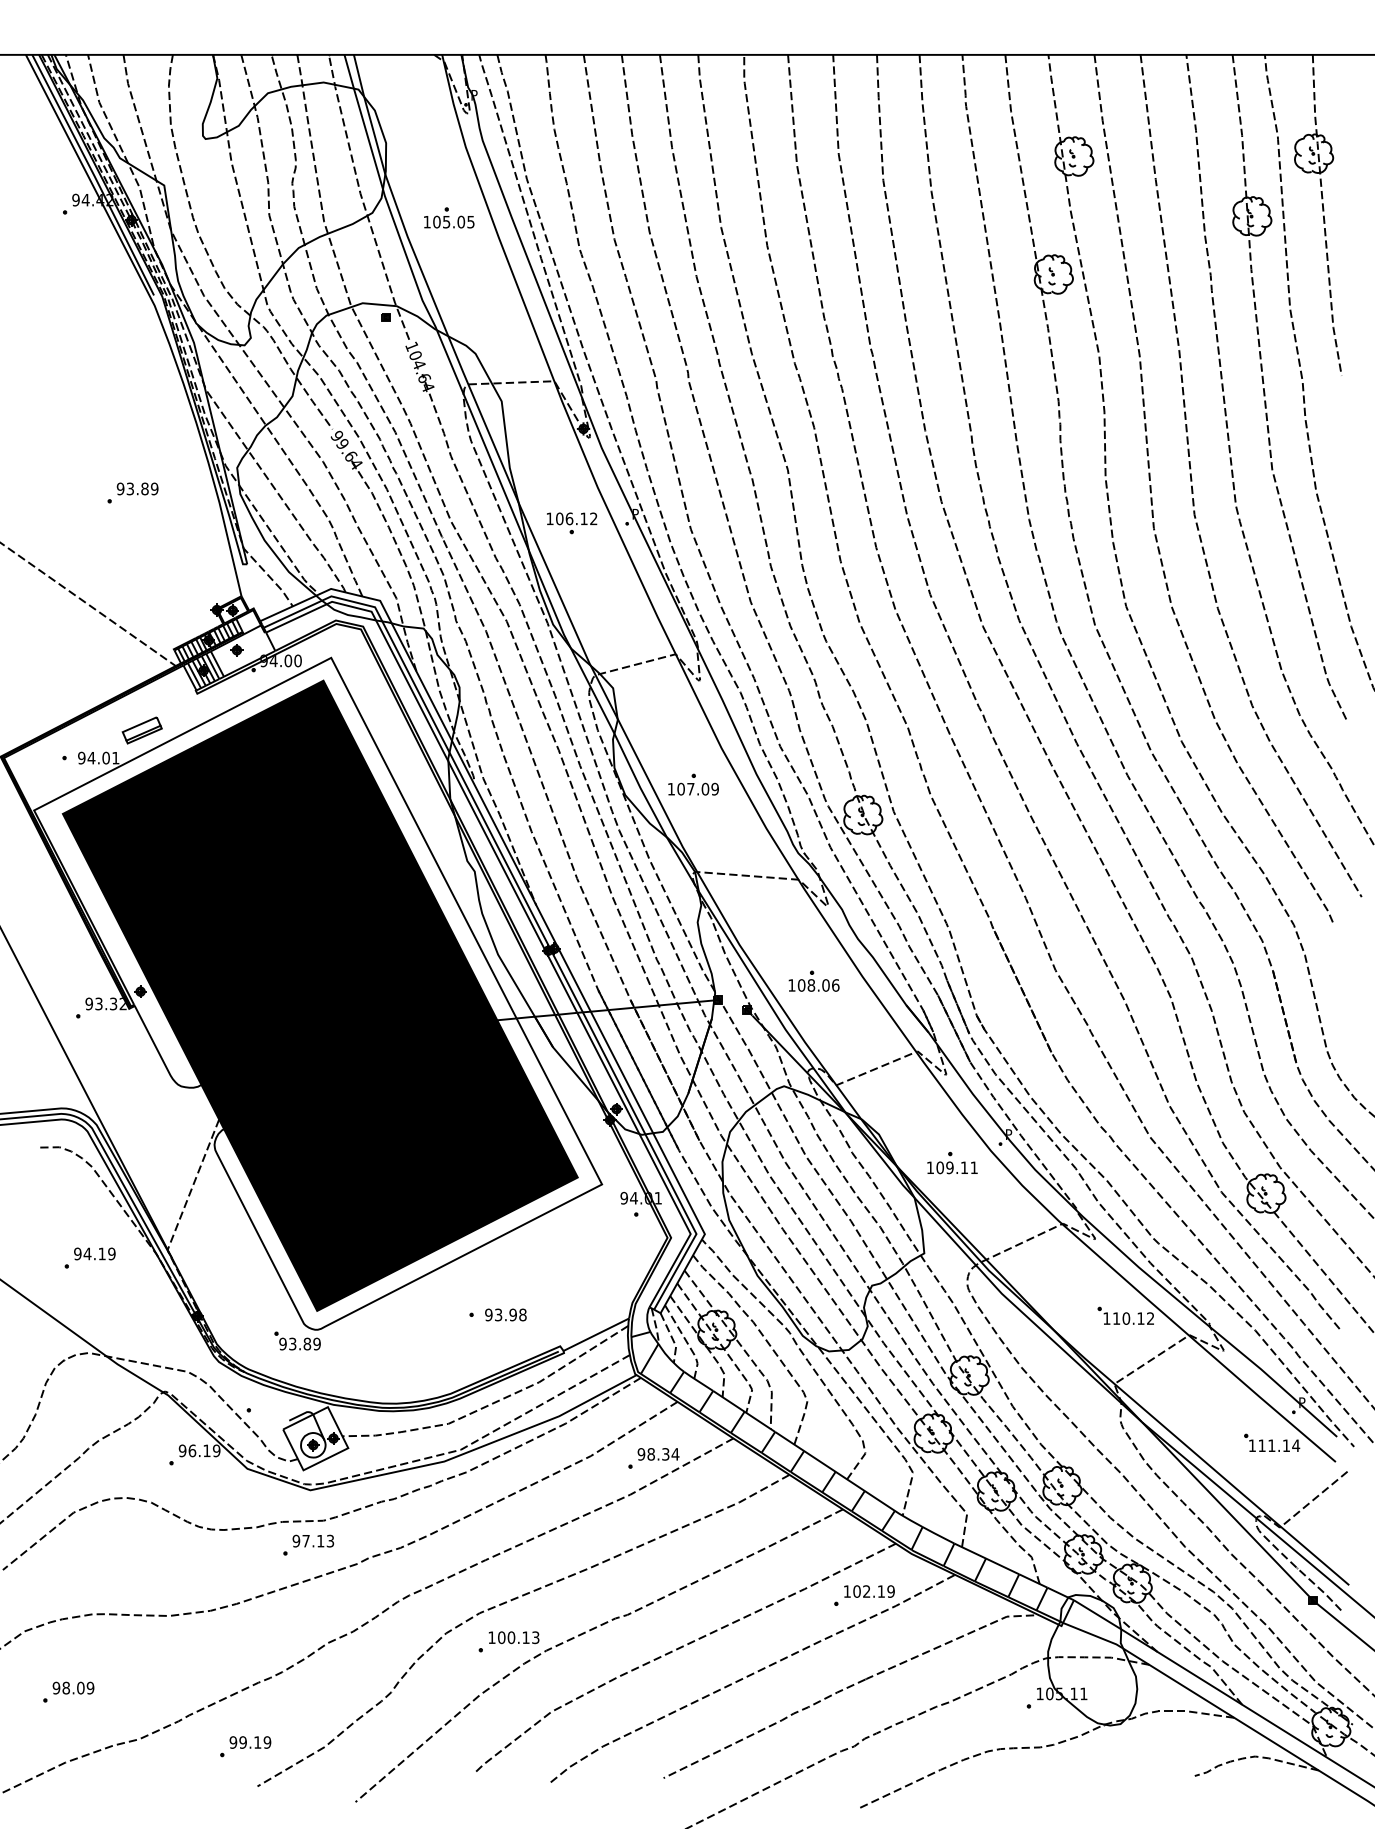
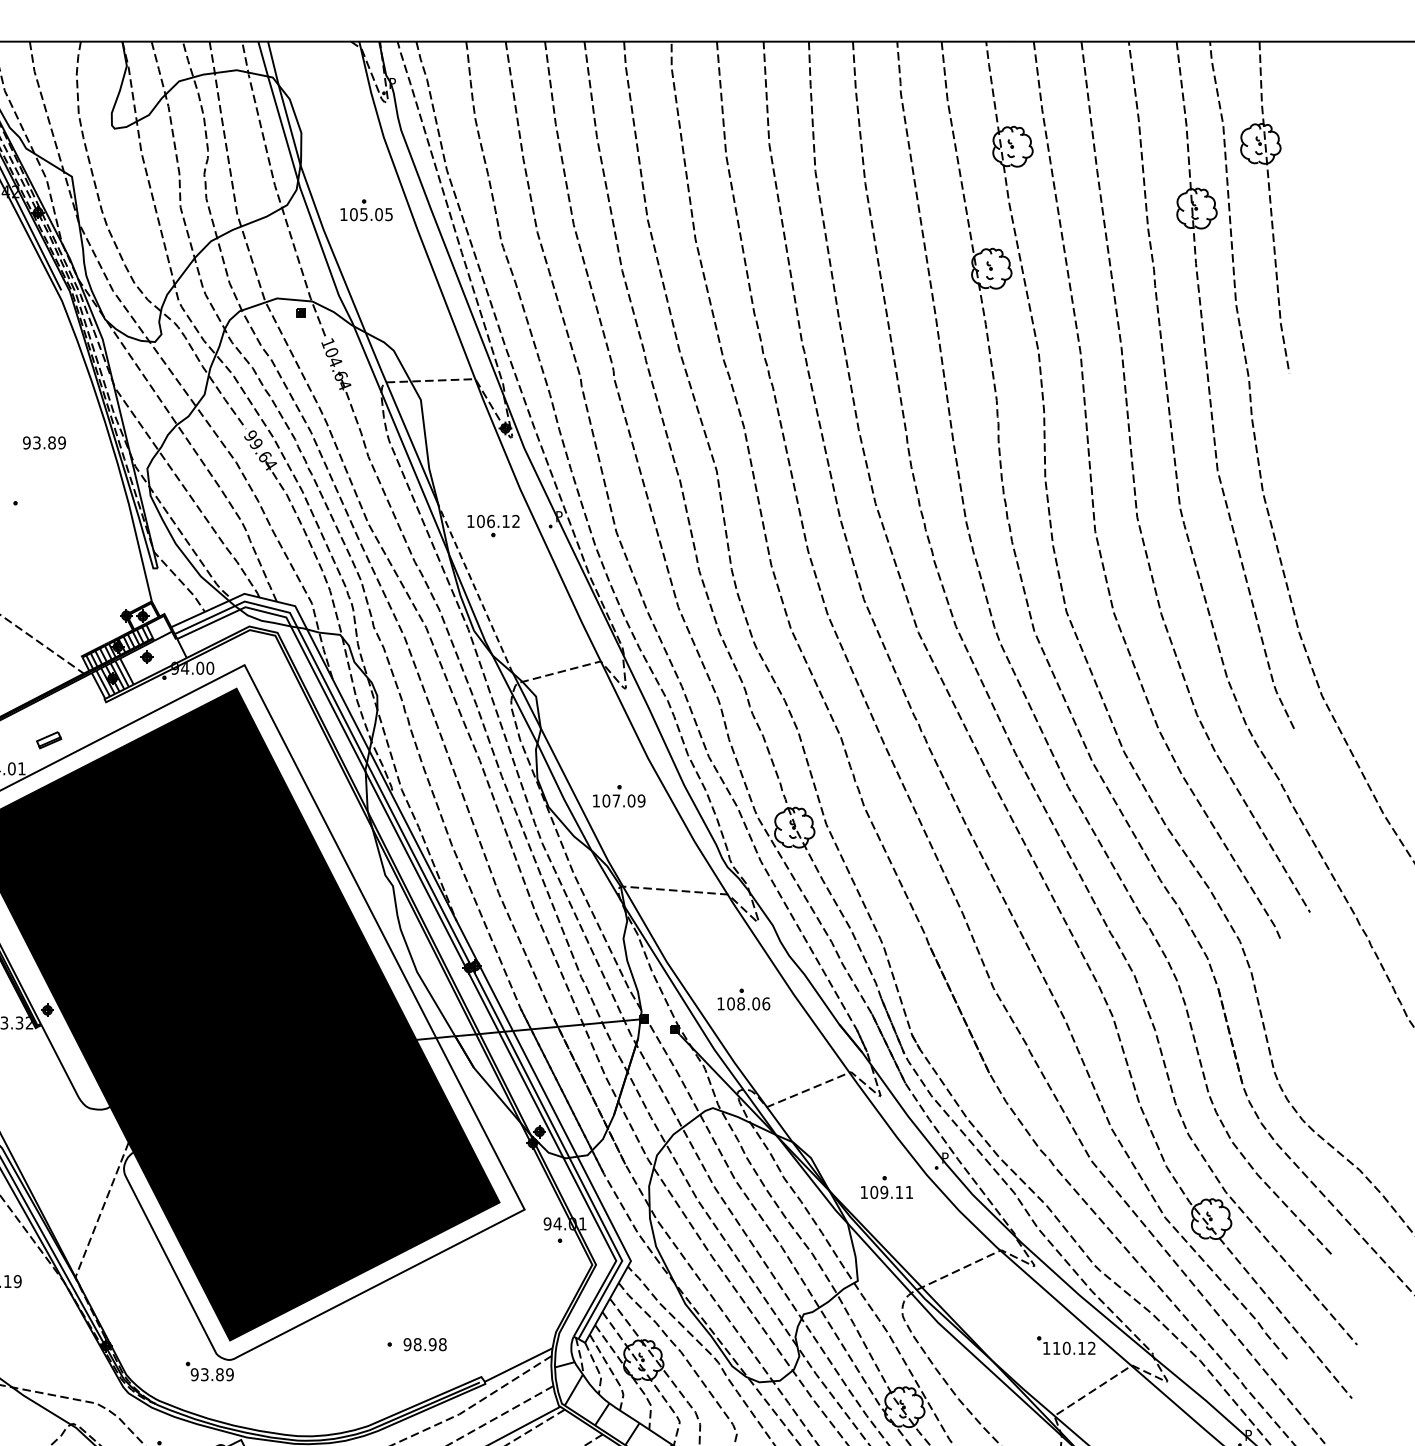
text: (137, 488) -> (44, 442), moved
line: (554, 585) -> (475, 590), solid -> dashed
part: (141, 730) -> (48, 740), size x0.6
text: (498, 1314) -> (417, 1344), 93.98 -> 98.98

